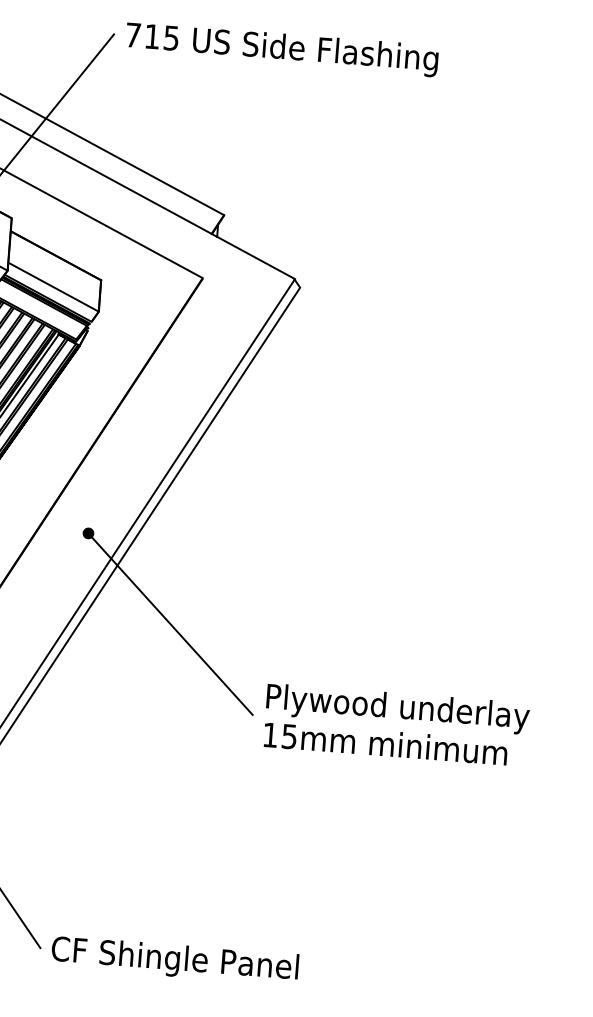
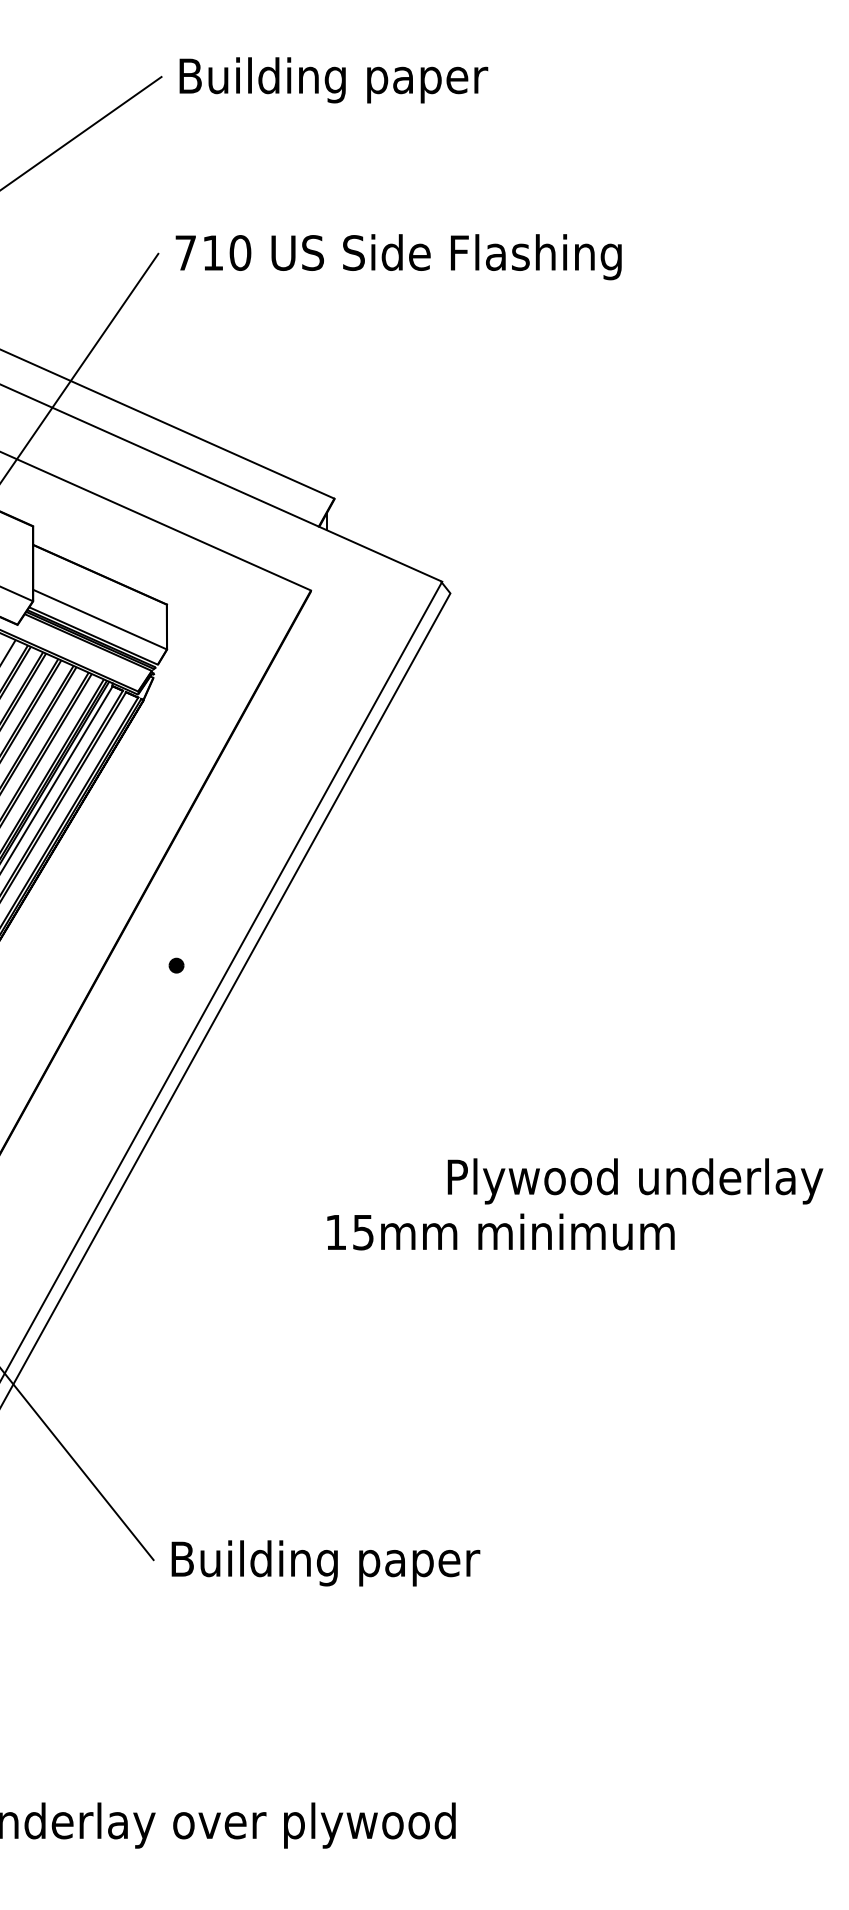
text: (171, 37) -> (240, 252), 715 -> 710
line: (172, 625) -> (305, 1087), removed
text: (385, 743) -> (500, 1231), moved
text: (175, 960) -> (346, 1563), CF Shingle Panel -> Building paper

